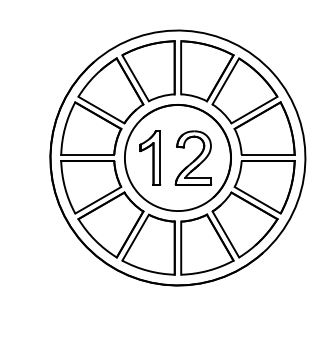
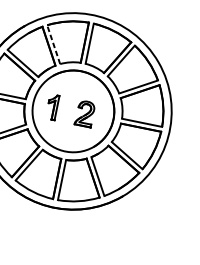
line: (135, 78) -> (53, 44), solid -> dashed
part: (150, 157) -> (52, 106), size x0.6
part: (193, 157) -> (85, 113), size x0.6

